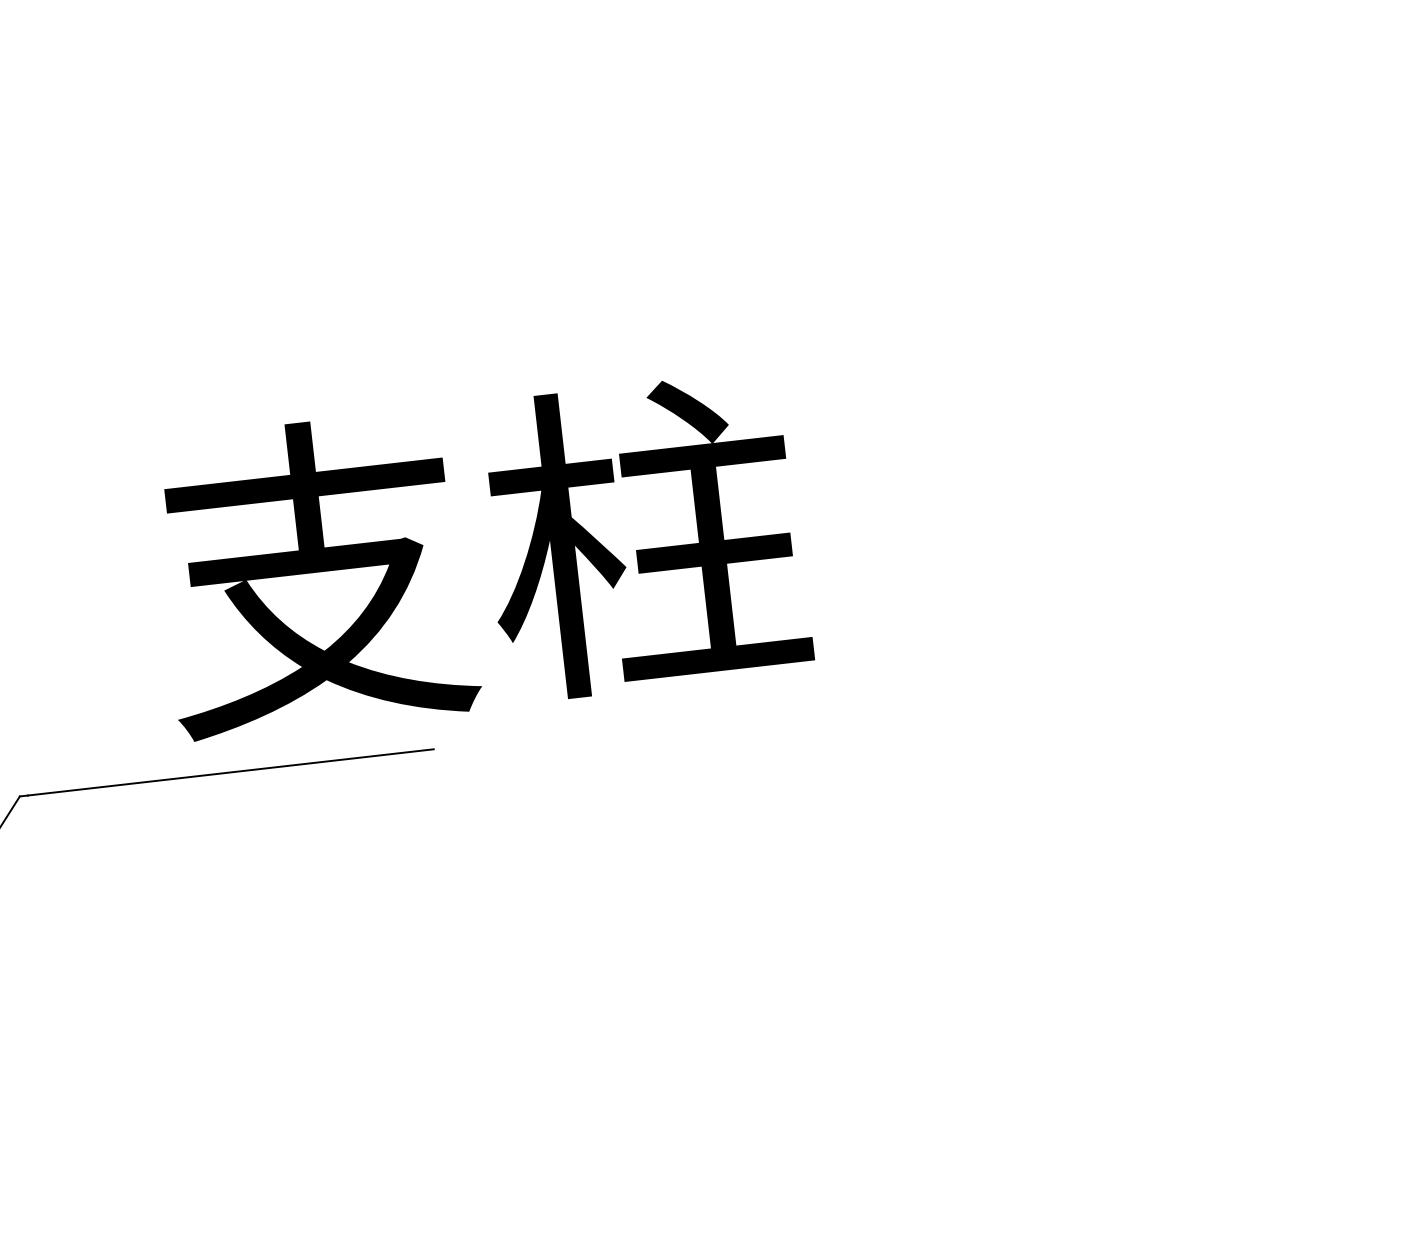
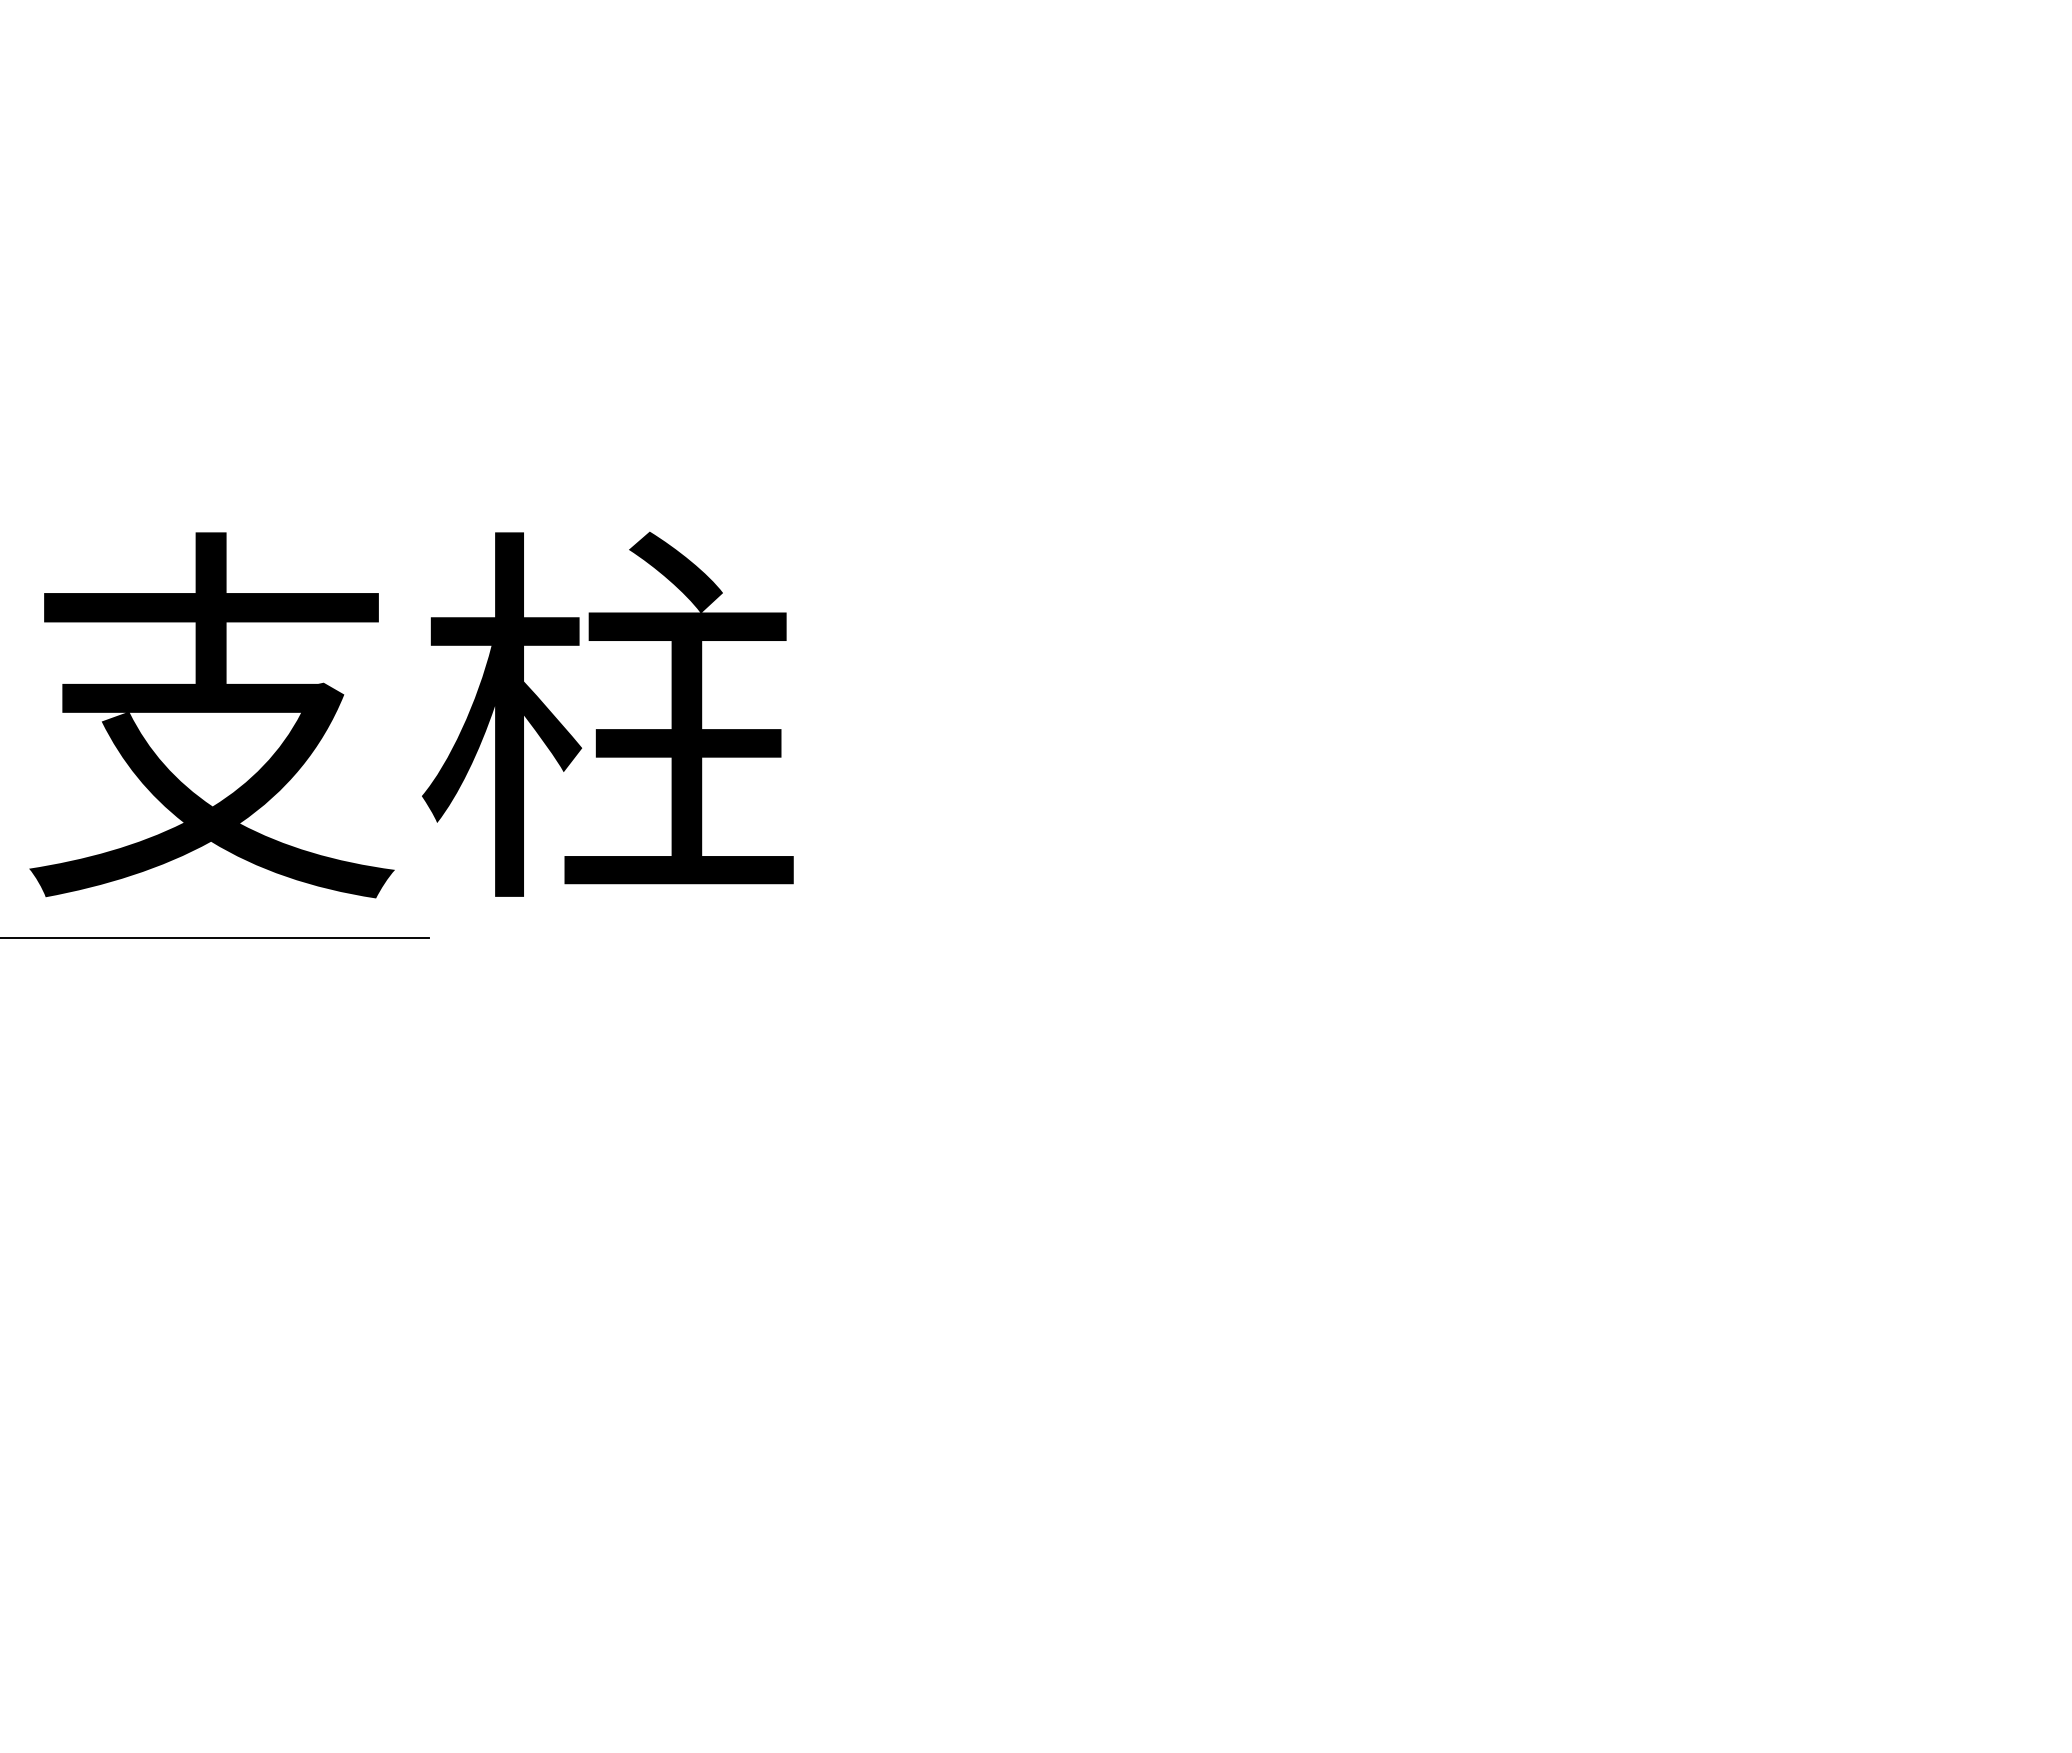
text: (481, 555) -> (411, 714), moved

